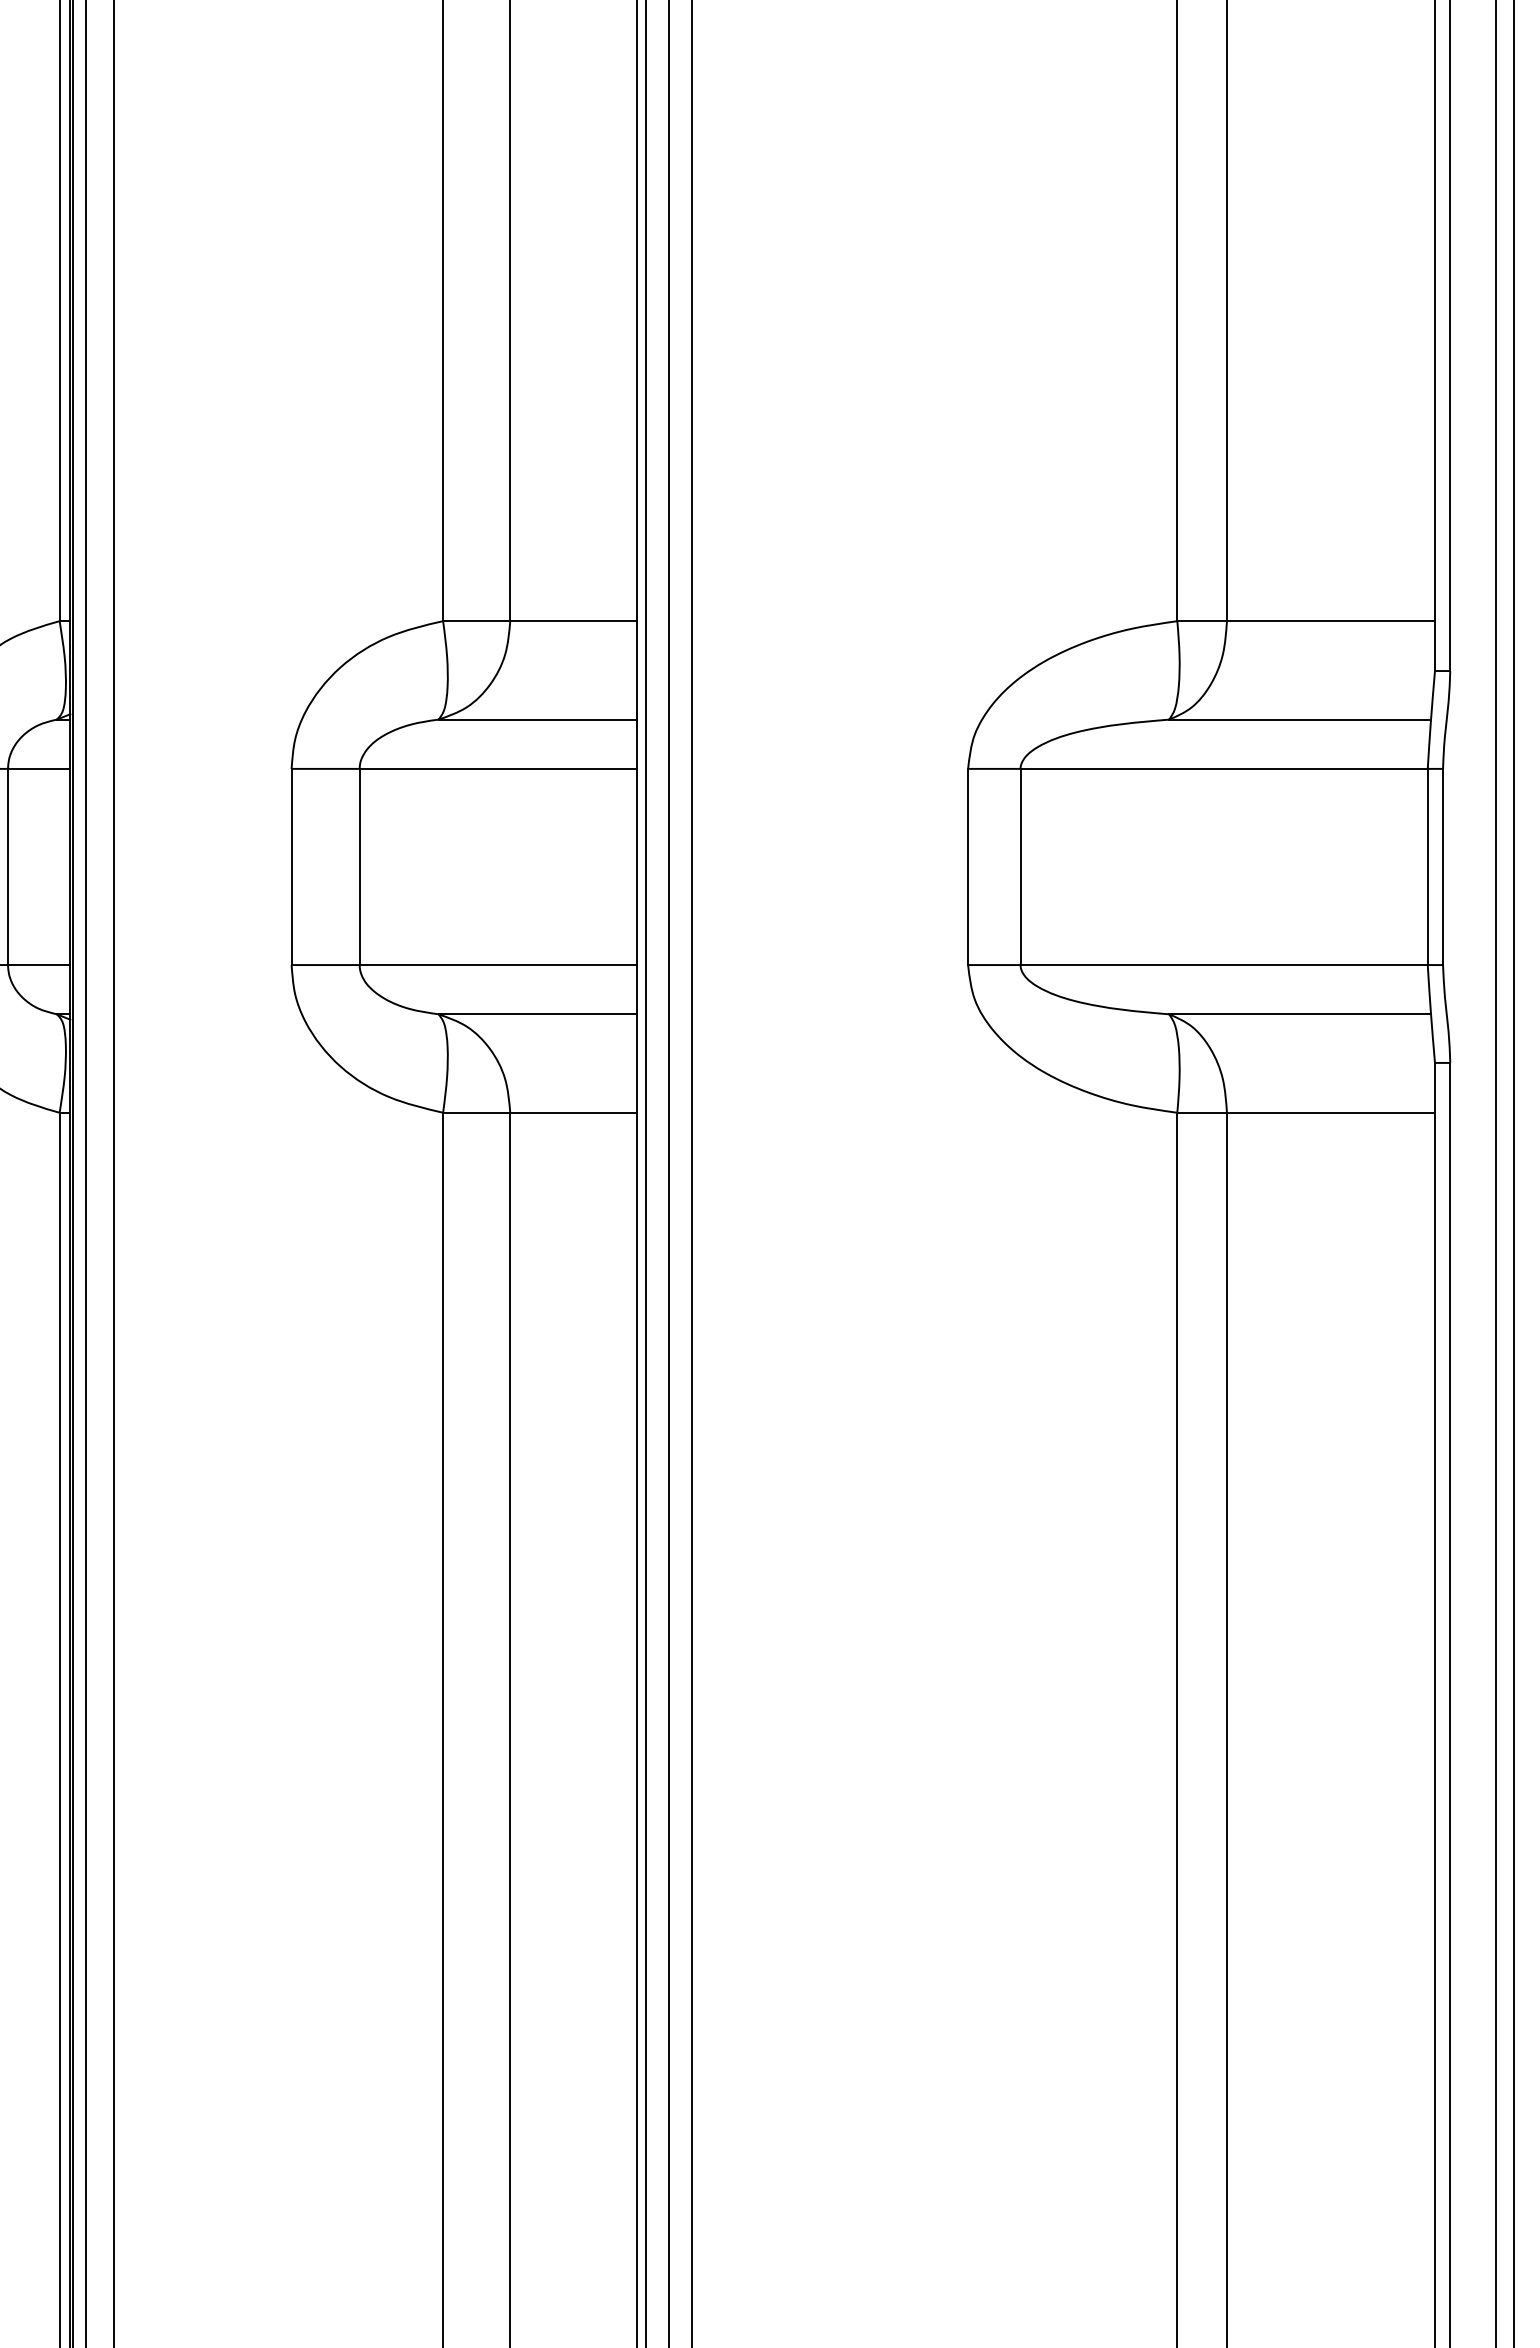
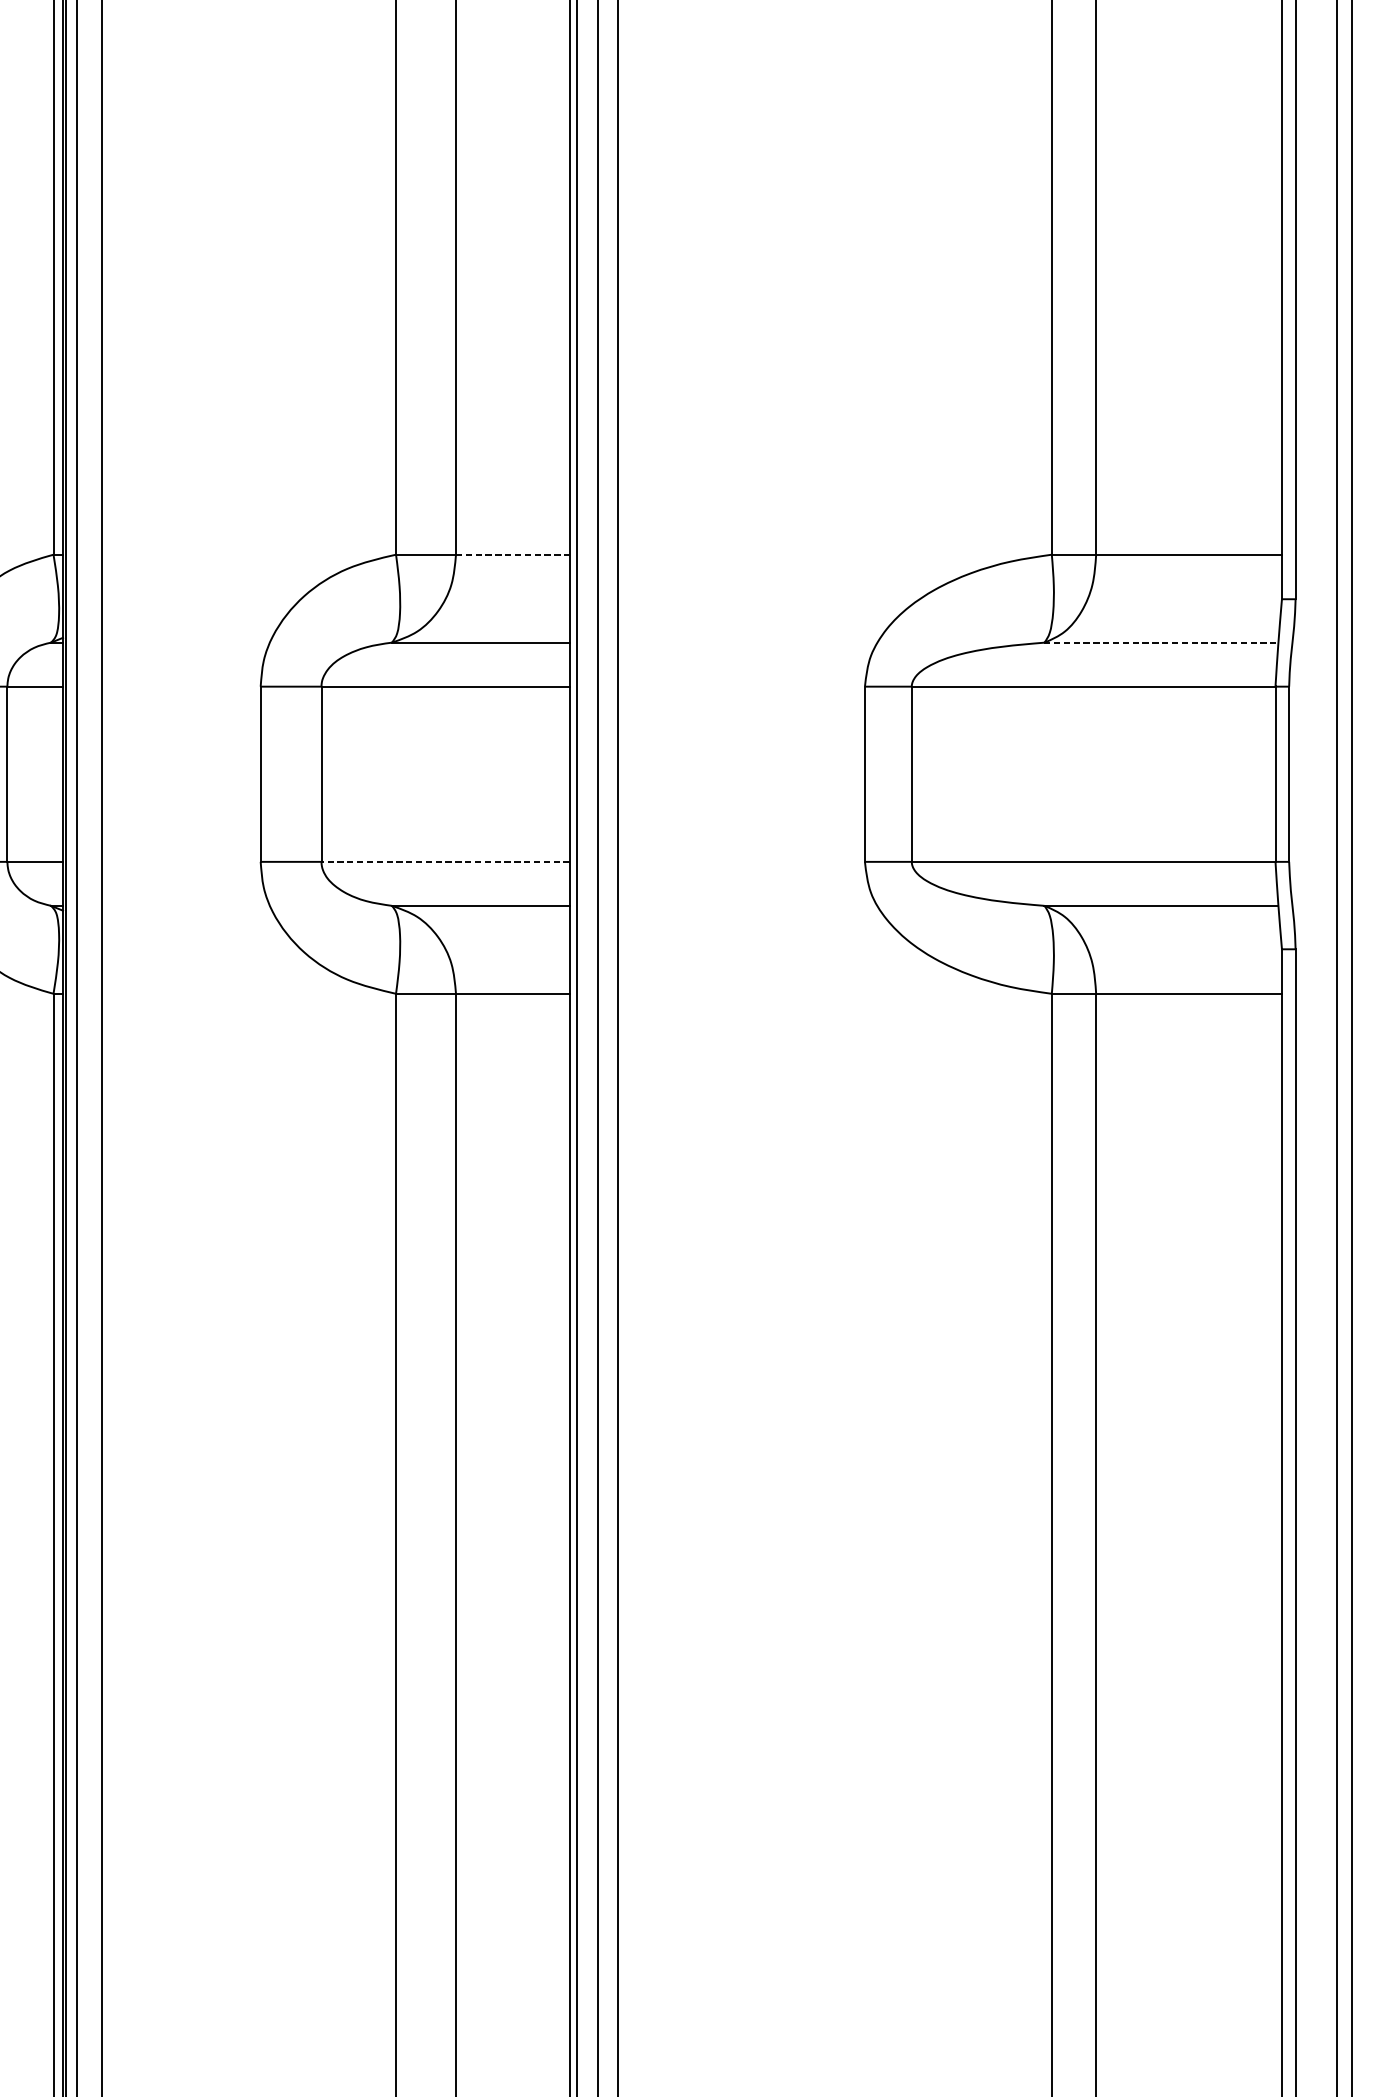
line: (573, 621) -> (512, 555), solid -> dashed
line: (1298, 719) -> (1160, 642), solid -> dashed
line: (498, 965) -> (445, 862), solid -> dashed

